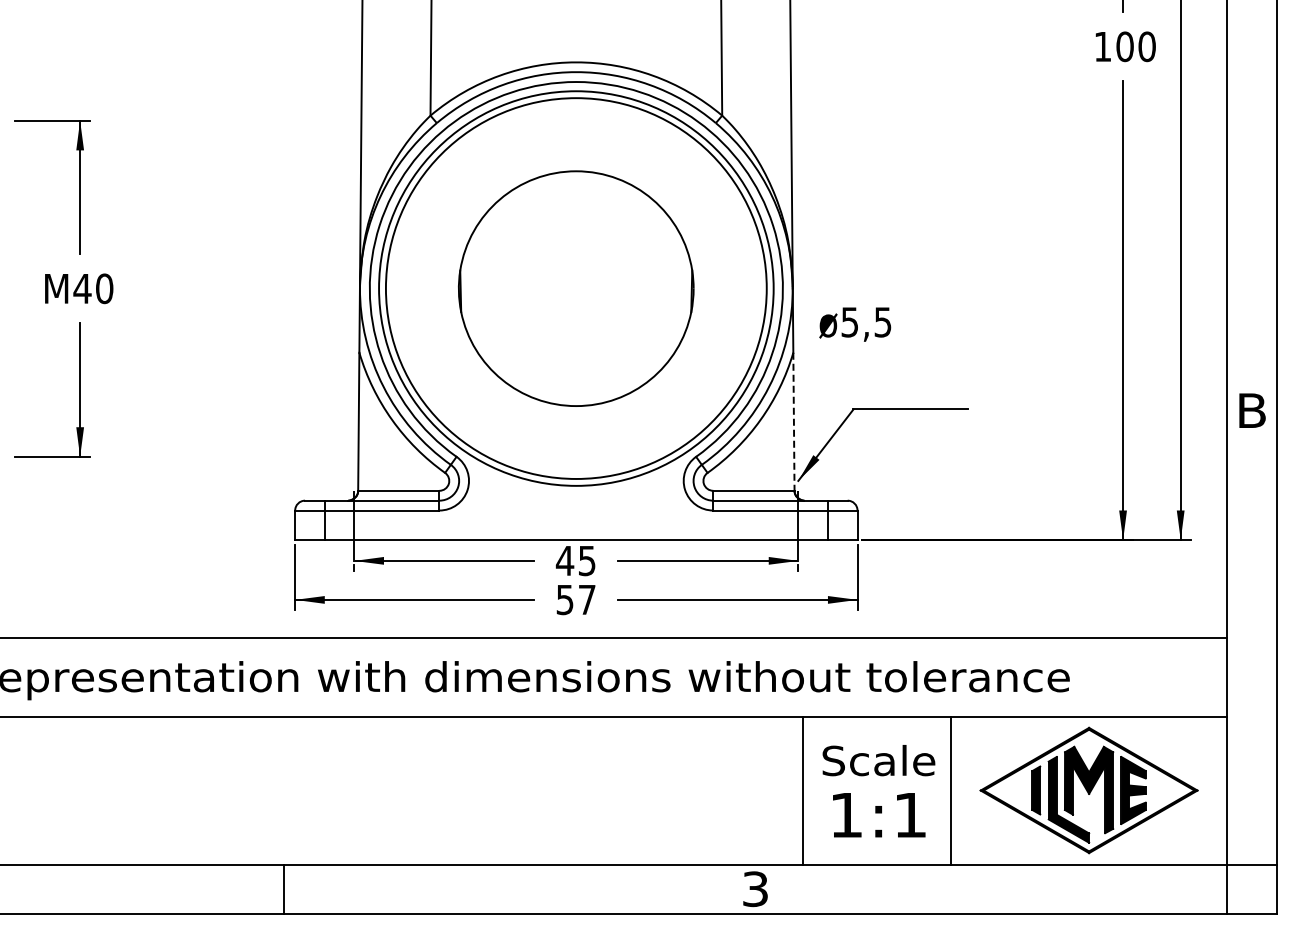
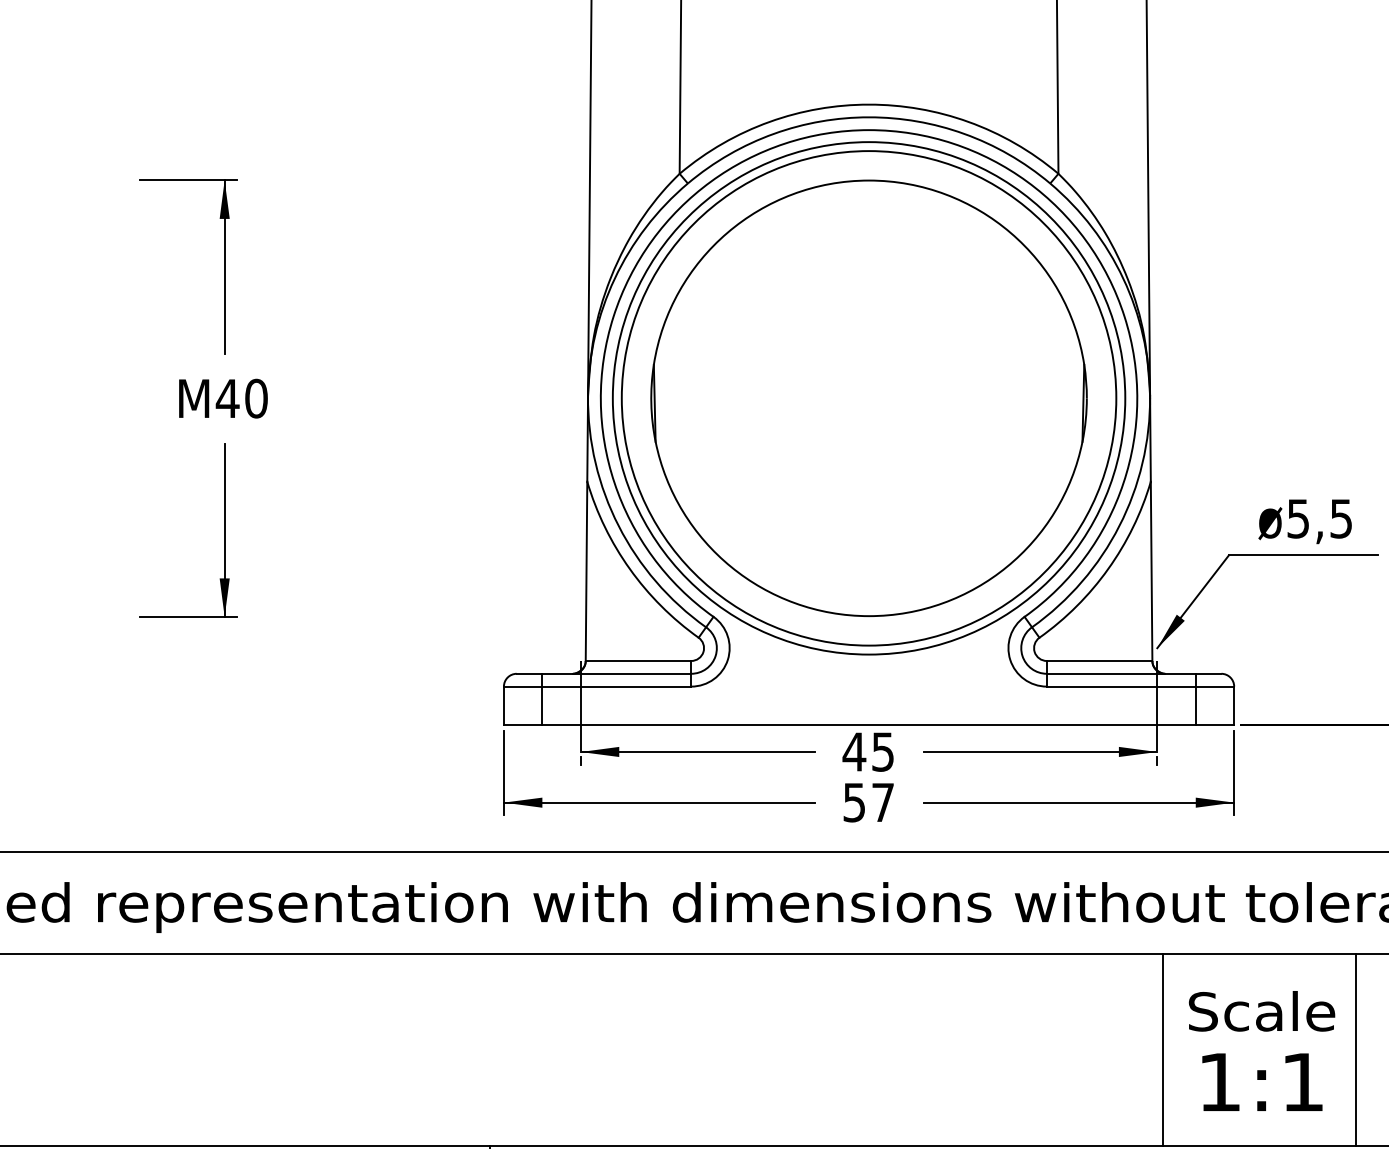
part: (575, 288) -> (867, 398), size x1.43
text: (855, 324) -> (1305, 521), moved
line: (793, 422) -> (1151, 572), dashed -> solid

